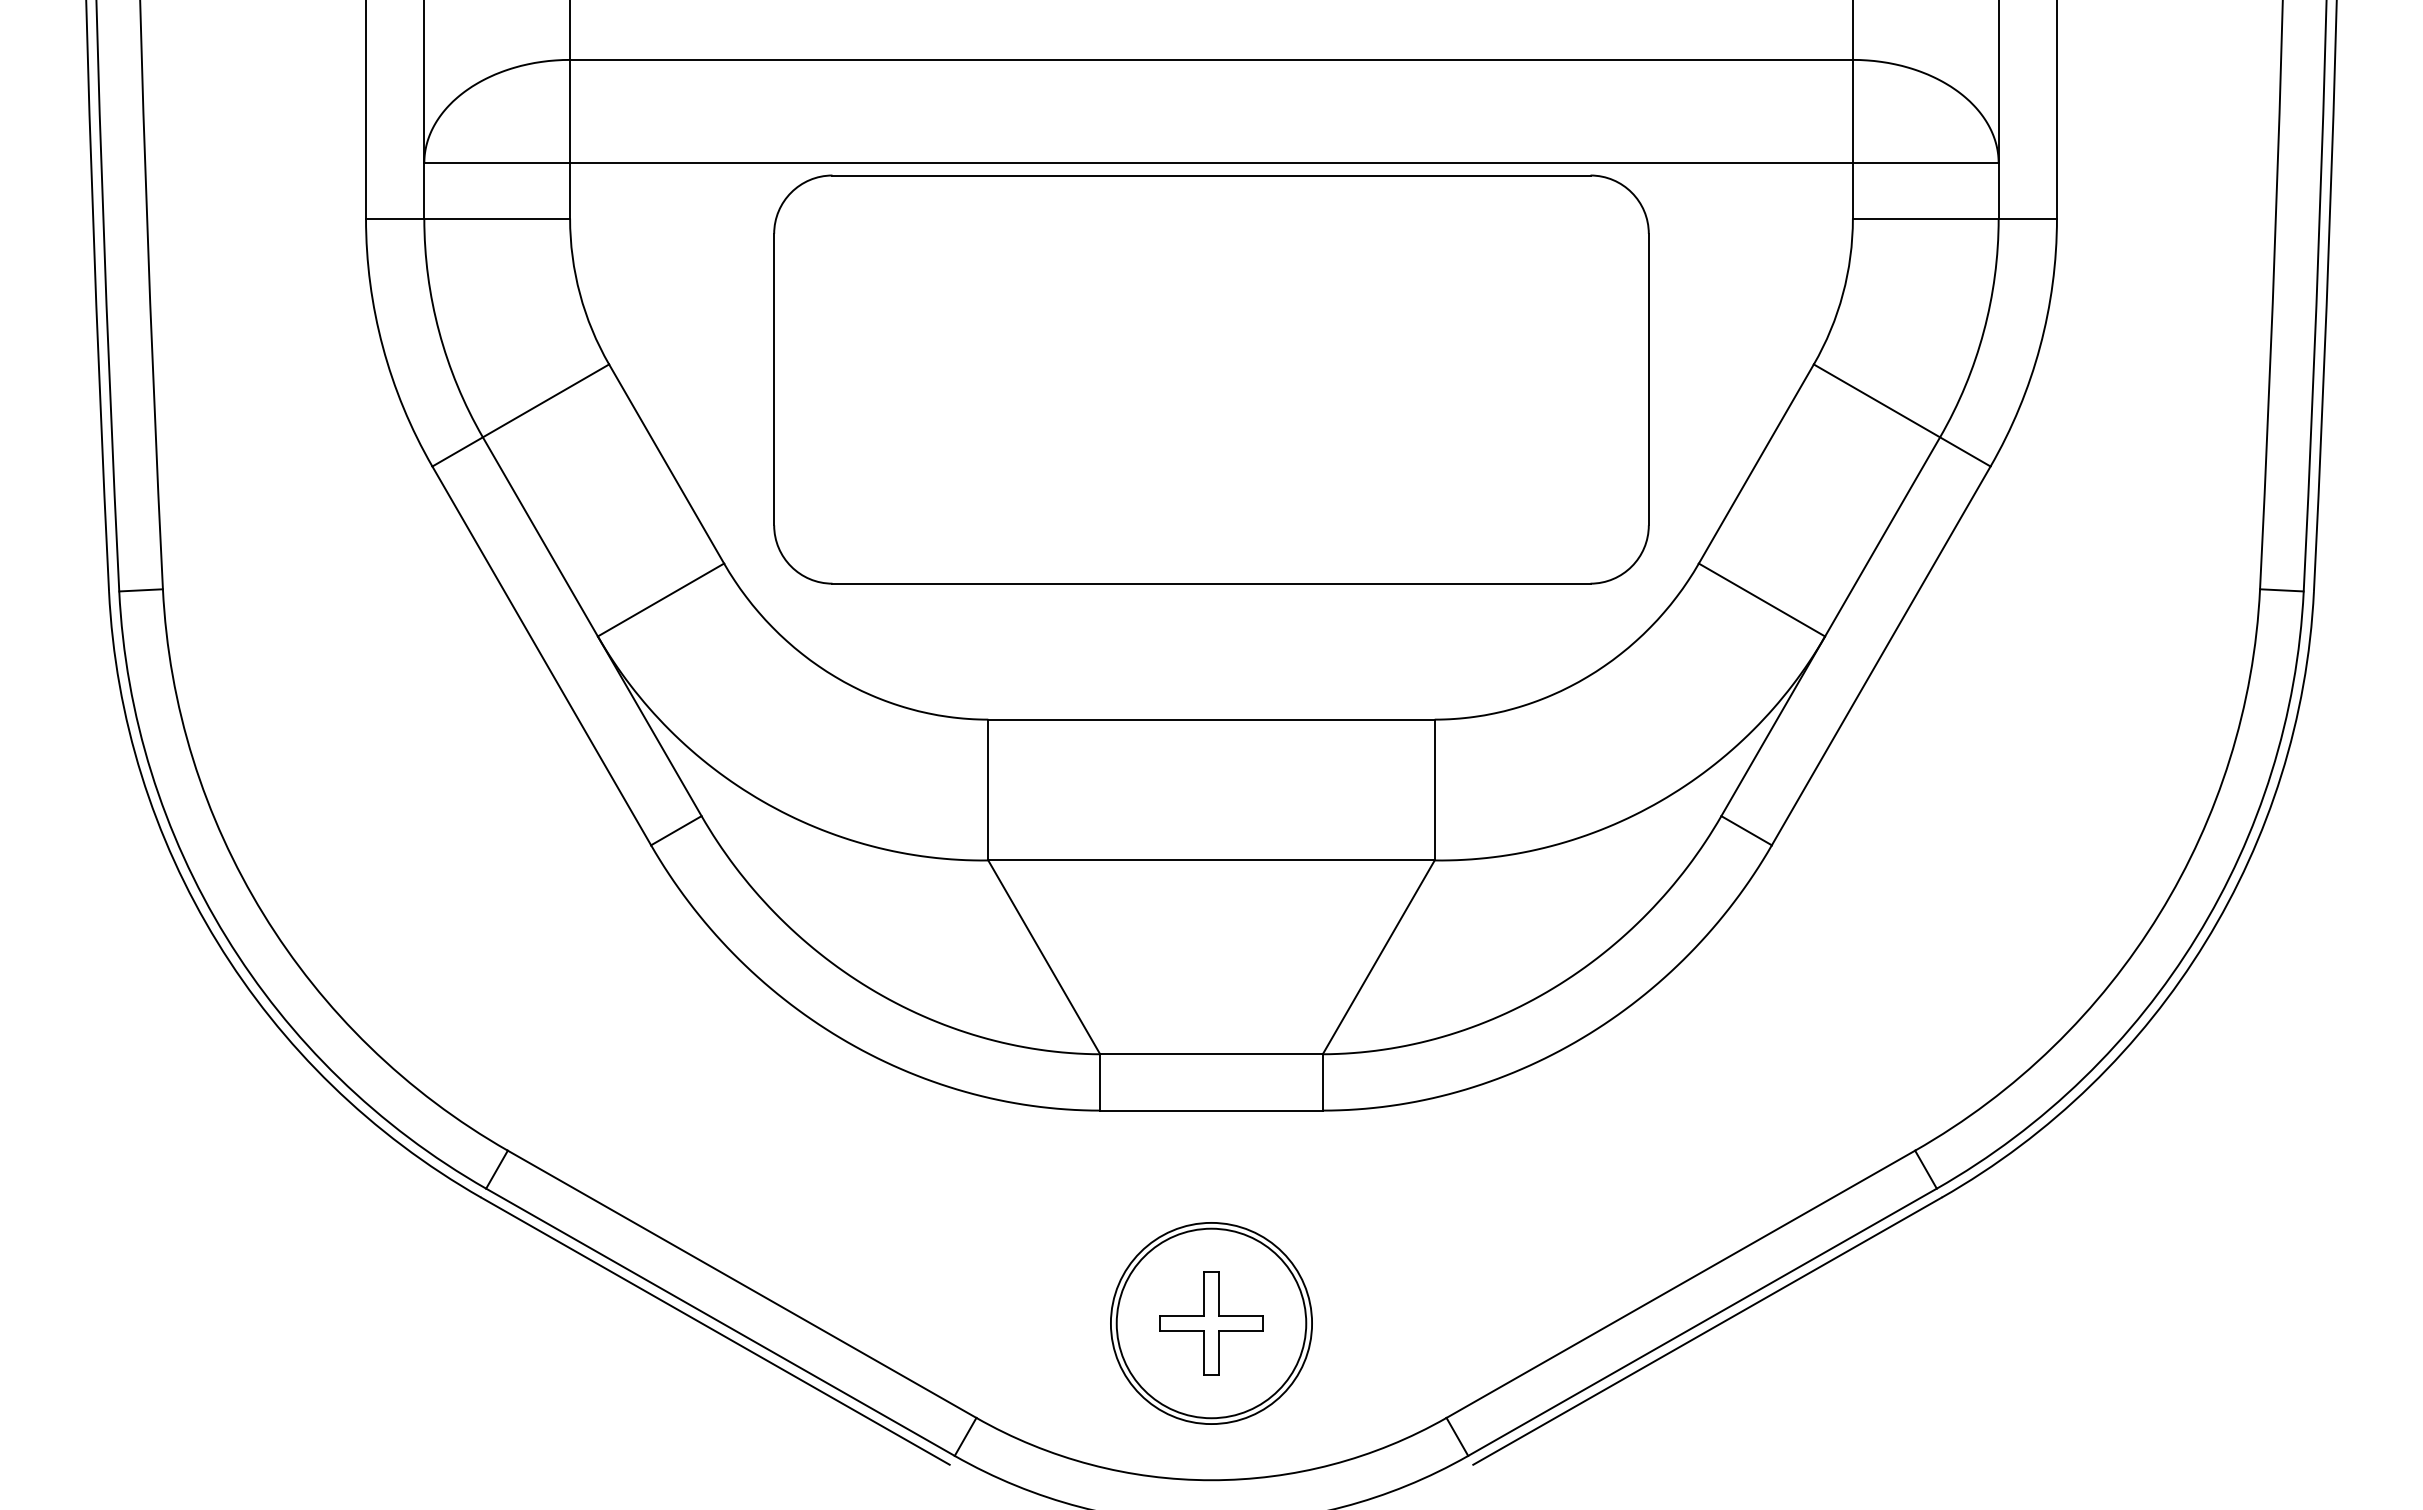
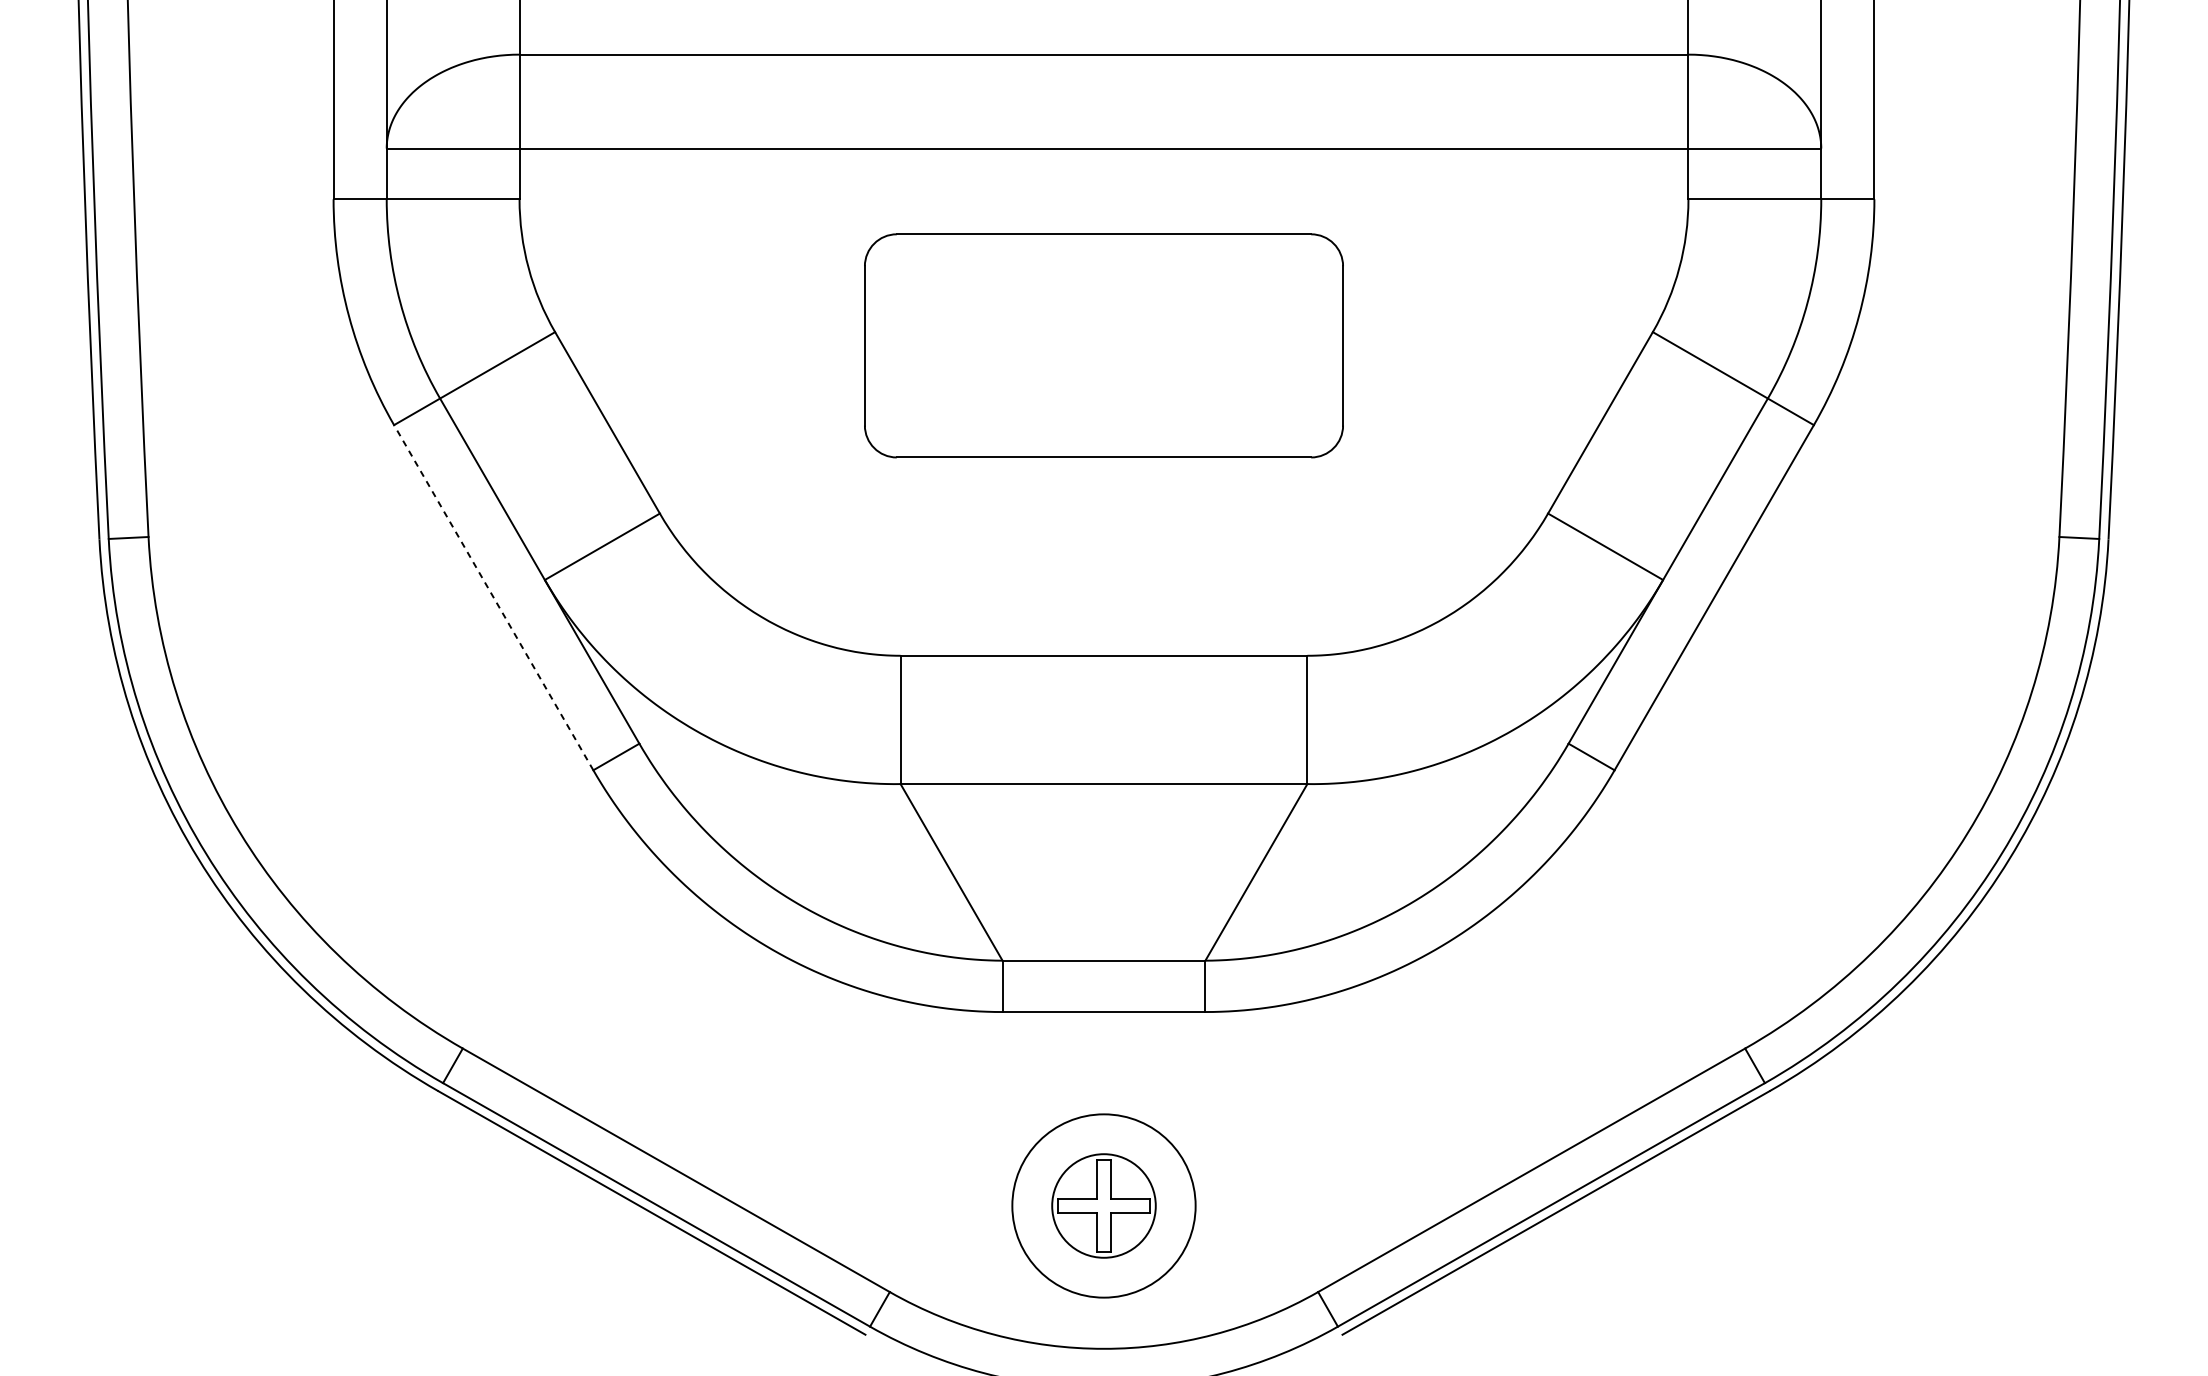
part: (1211, 379) -> (1104, 345), size x0.6
line: (541, 655) -> (493, 597), solid -> dashed
circle: (1211, 1323) -> (1104, 1206), size x0.6

